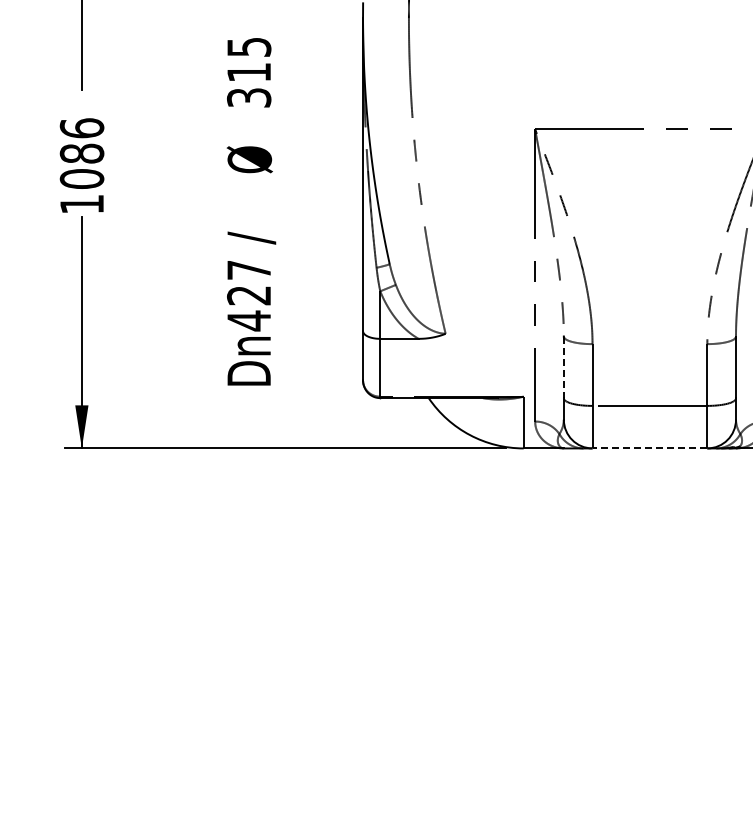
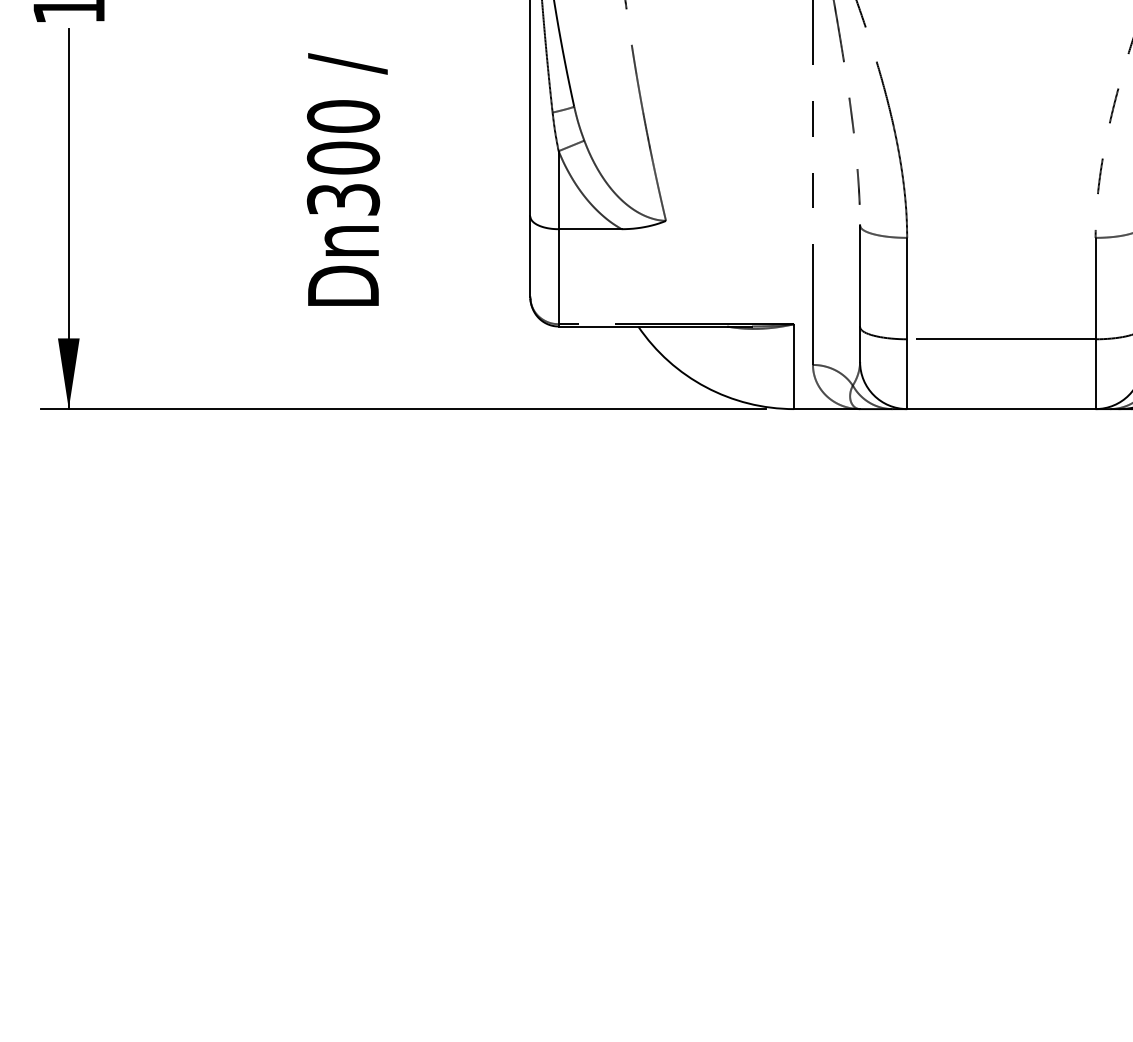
text: (249, 295) -> (344, 158), Dn427 -> Dn300
line: (563, 367) -> (859, 276), dashed -> solid
line: (649, 448) -> (1000, 409), dashed -> solid

